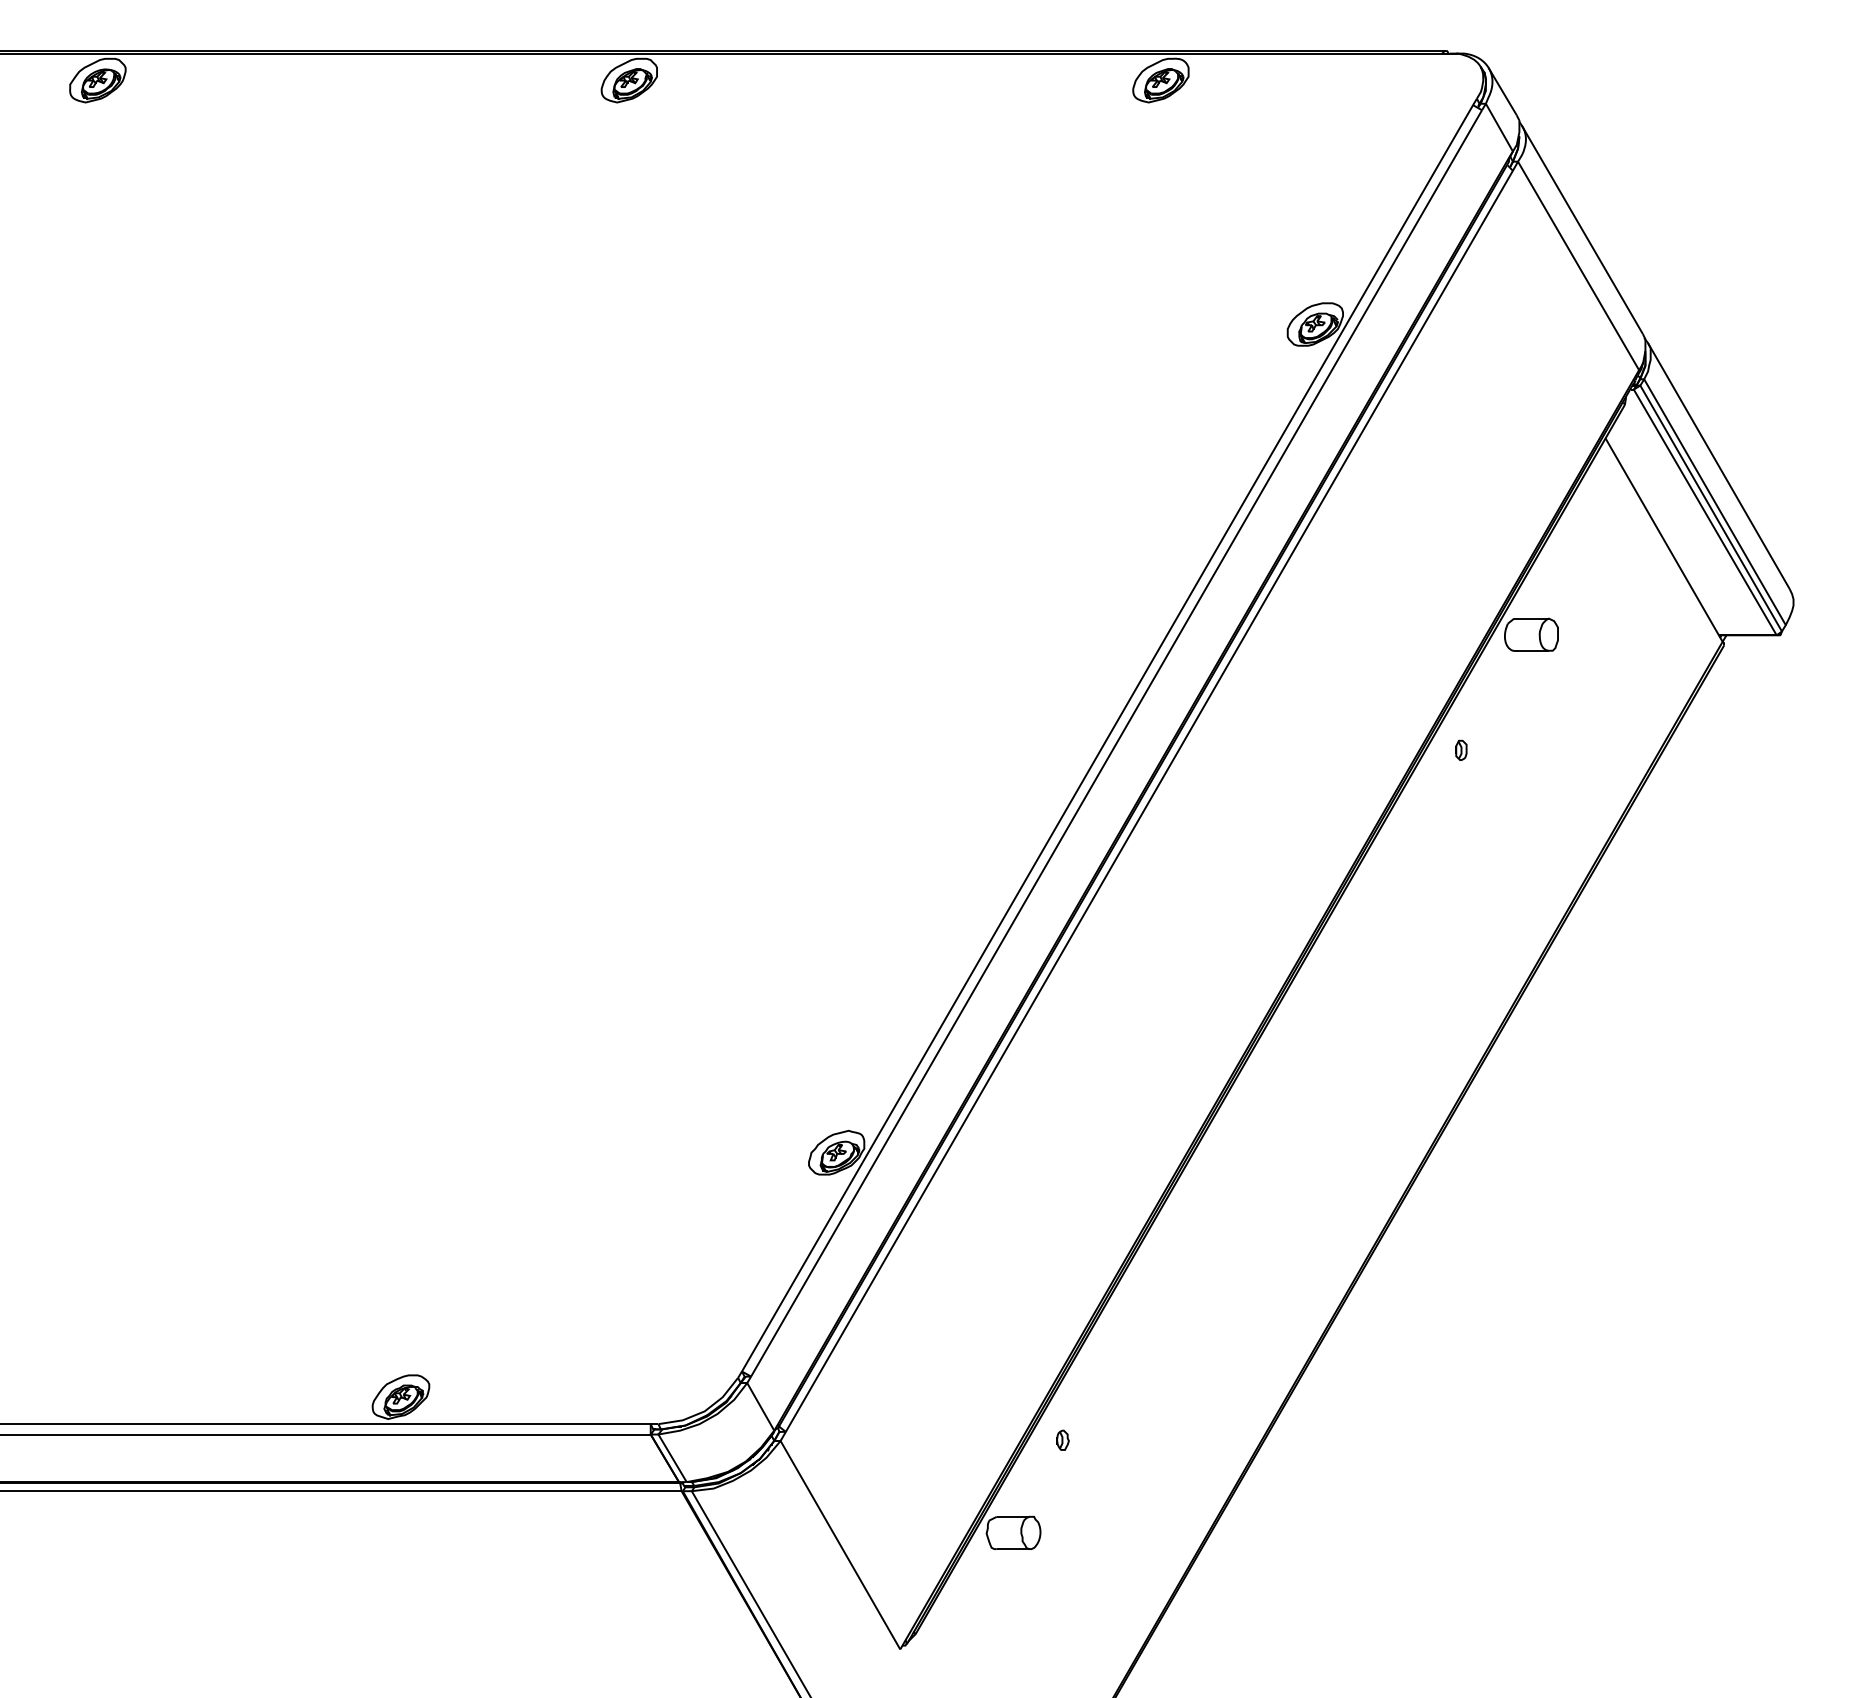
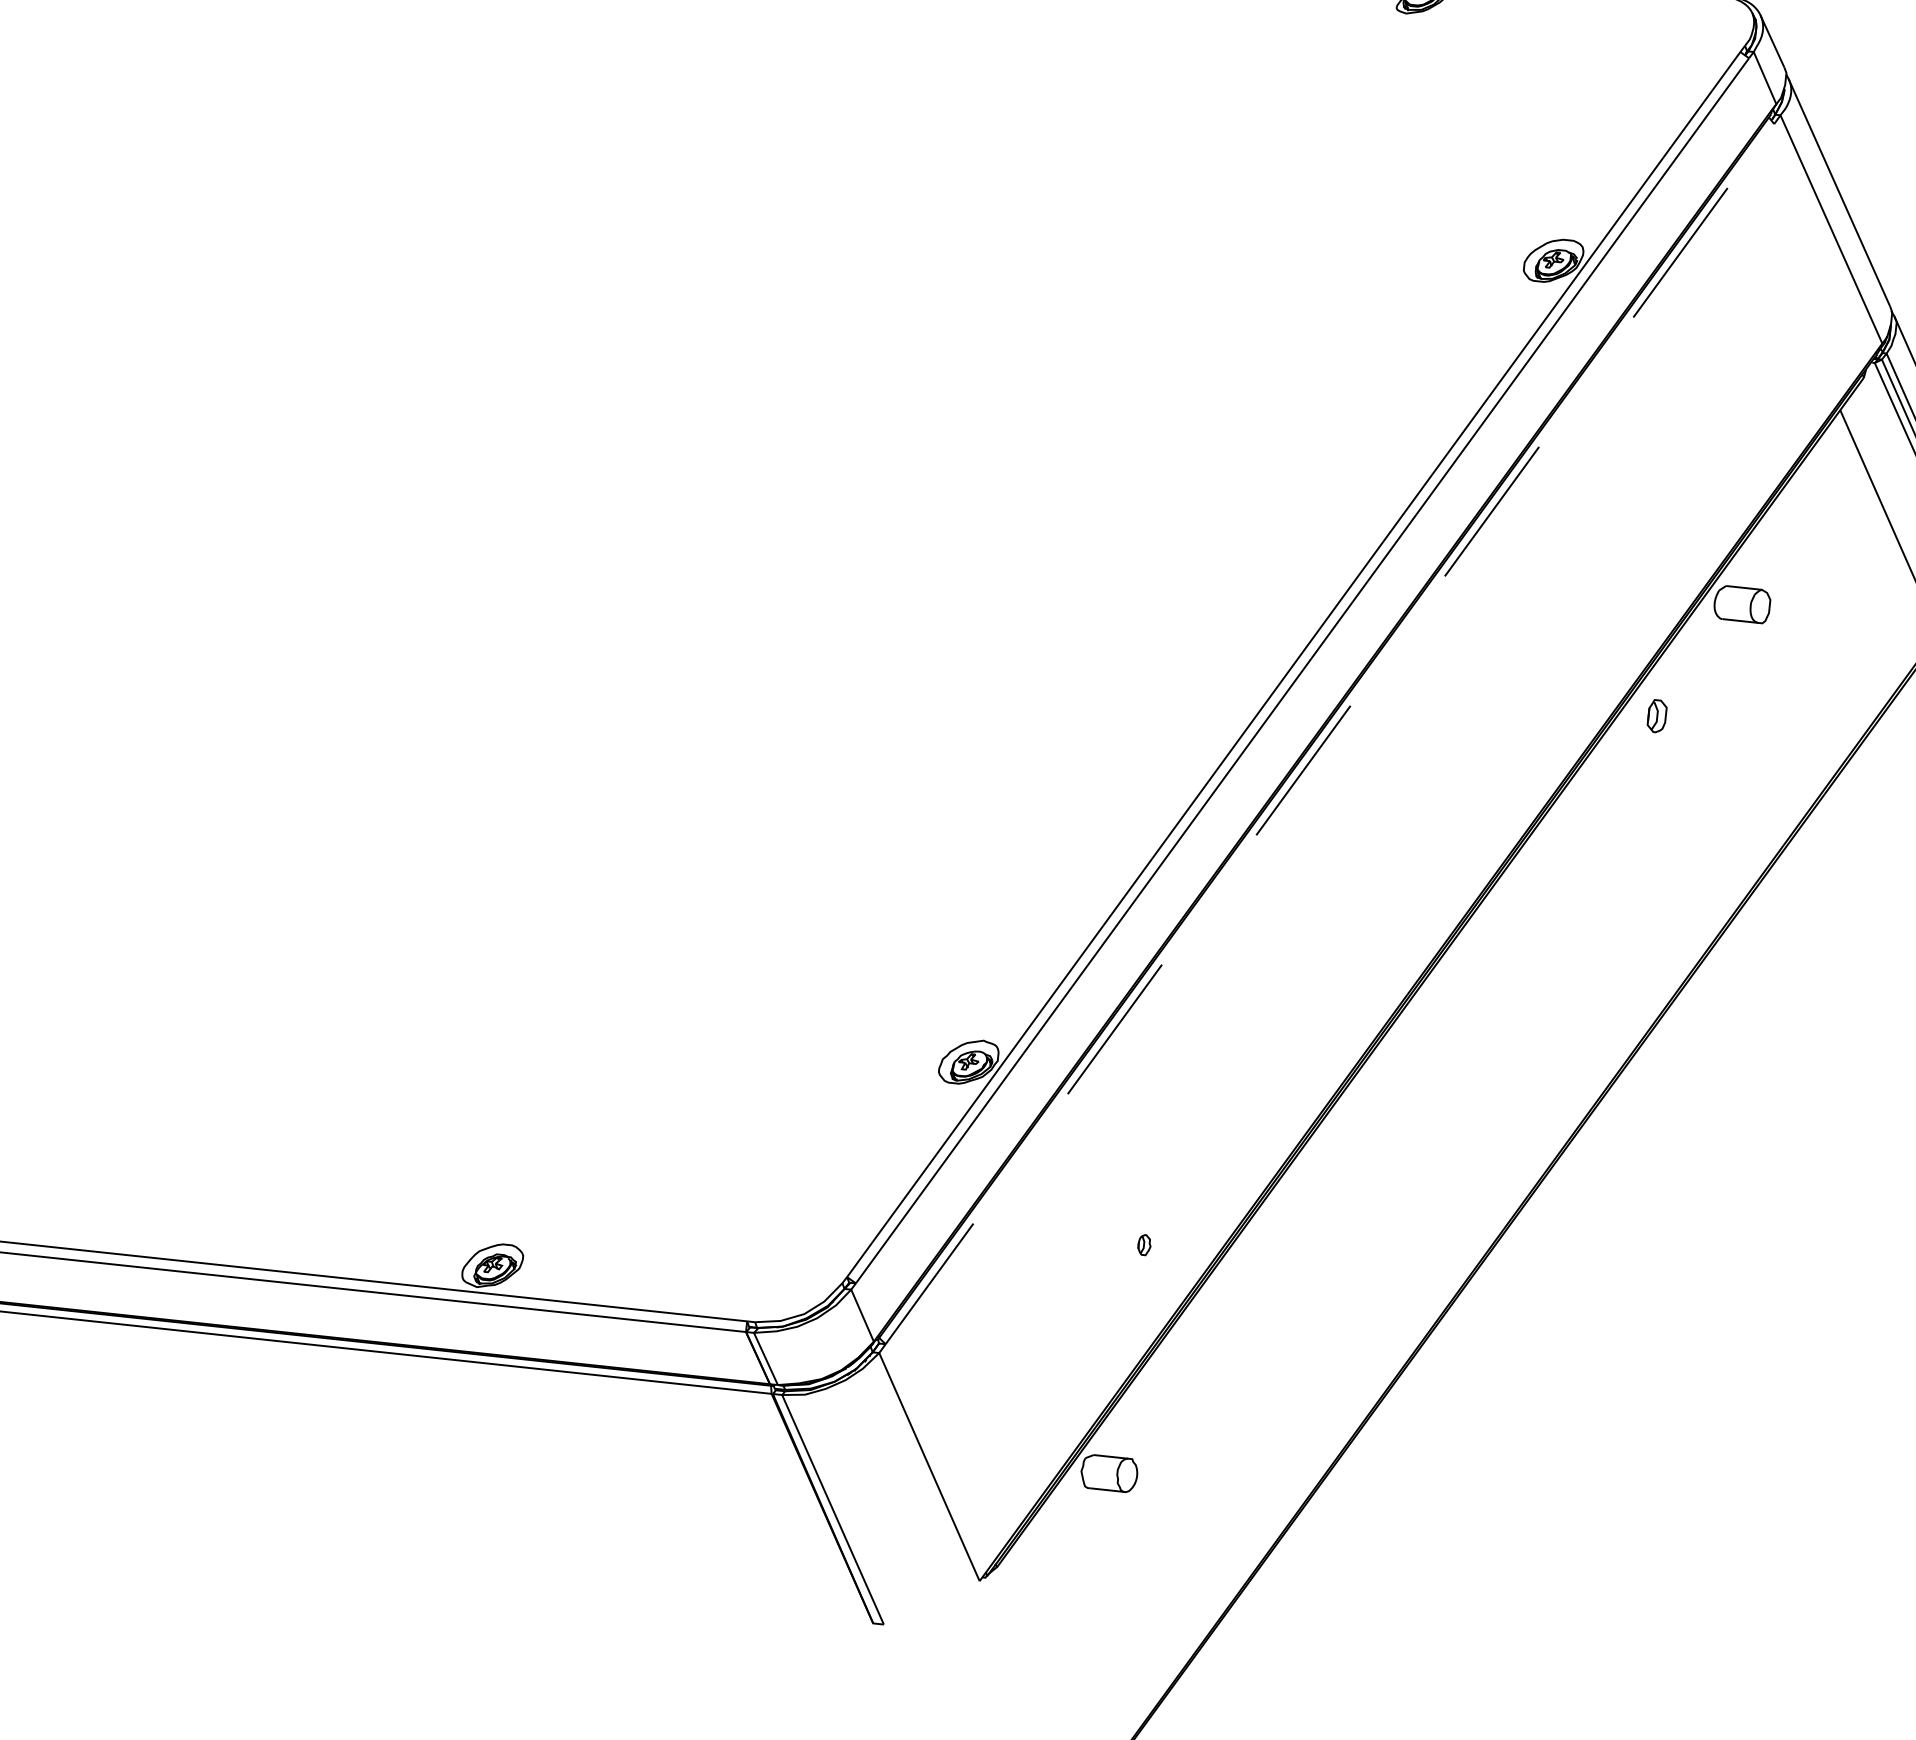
part: (1461, 749) -> (1657, 715), size x1.6
line: (1146, 806) -> (1326, 739), solid -> dashed
part: (1062, 1439) -> (1144, 1244), moved

